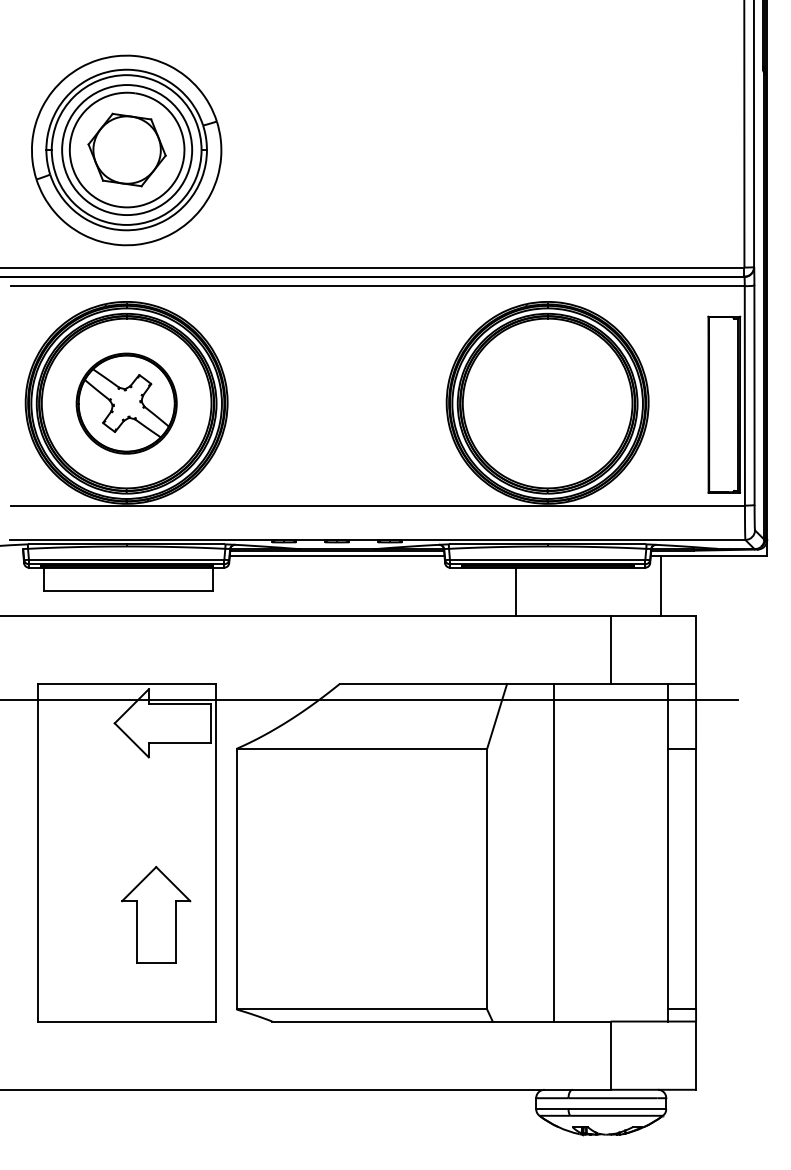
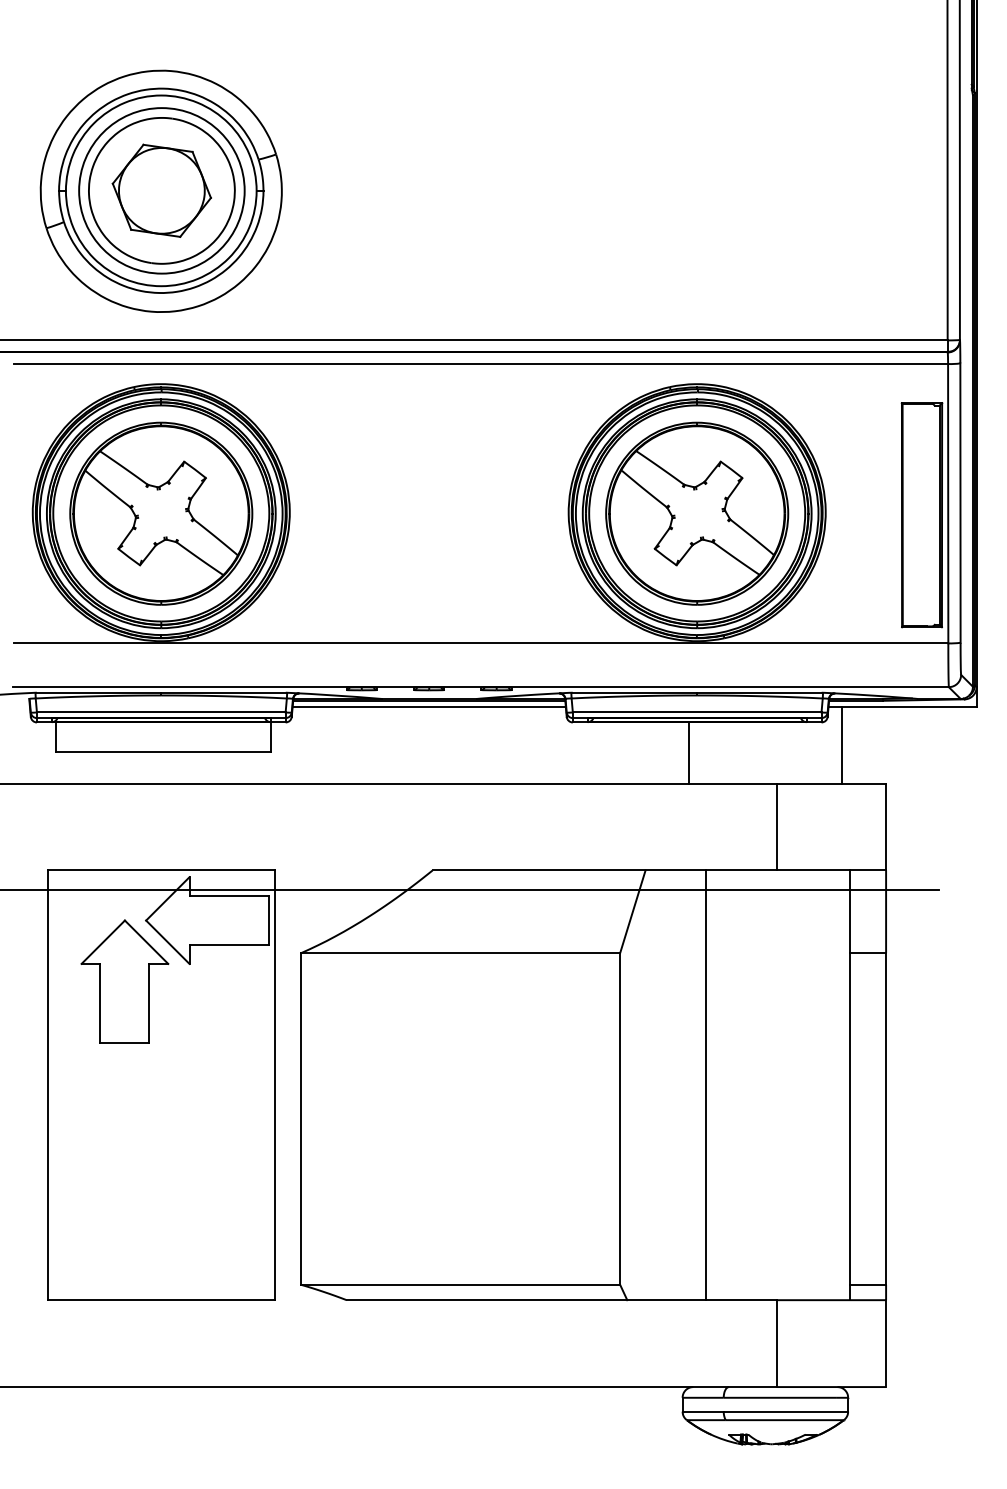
part: (126, 403) -> (161, 513), size x1.43
part: (547, 403) -> (697, 513), added
line: (515, 591) -> (688, 752), moved
part: (155, 914) -> (124, 981), moved

